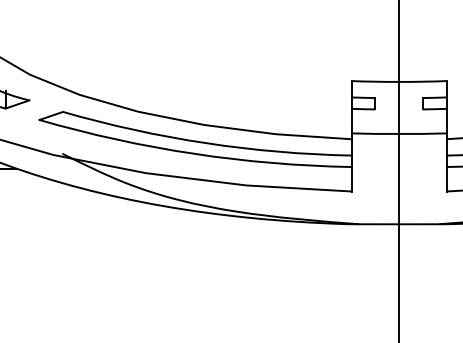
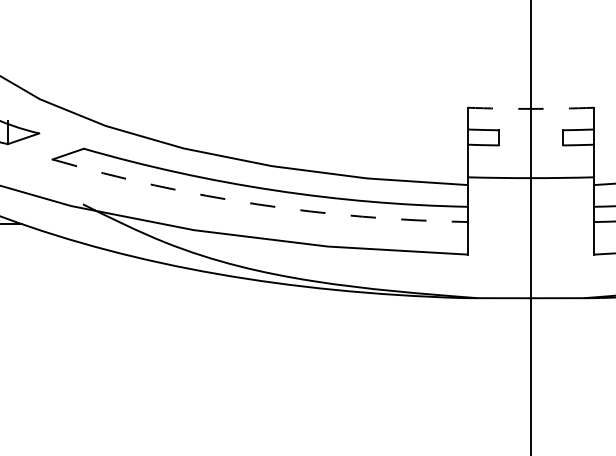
arc: (399, 81) -> (531, 108), solid -> dashed
arc: (193, 153) -> (257, 204), solid -> dashed

